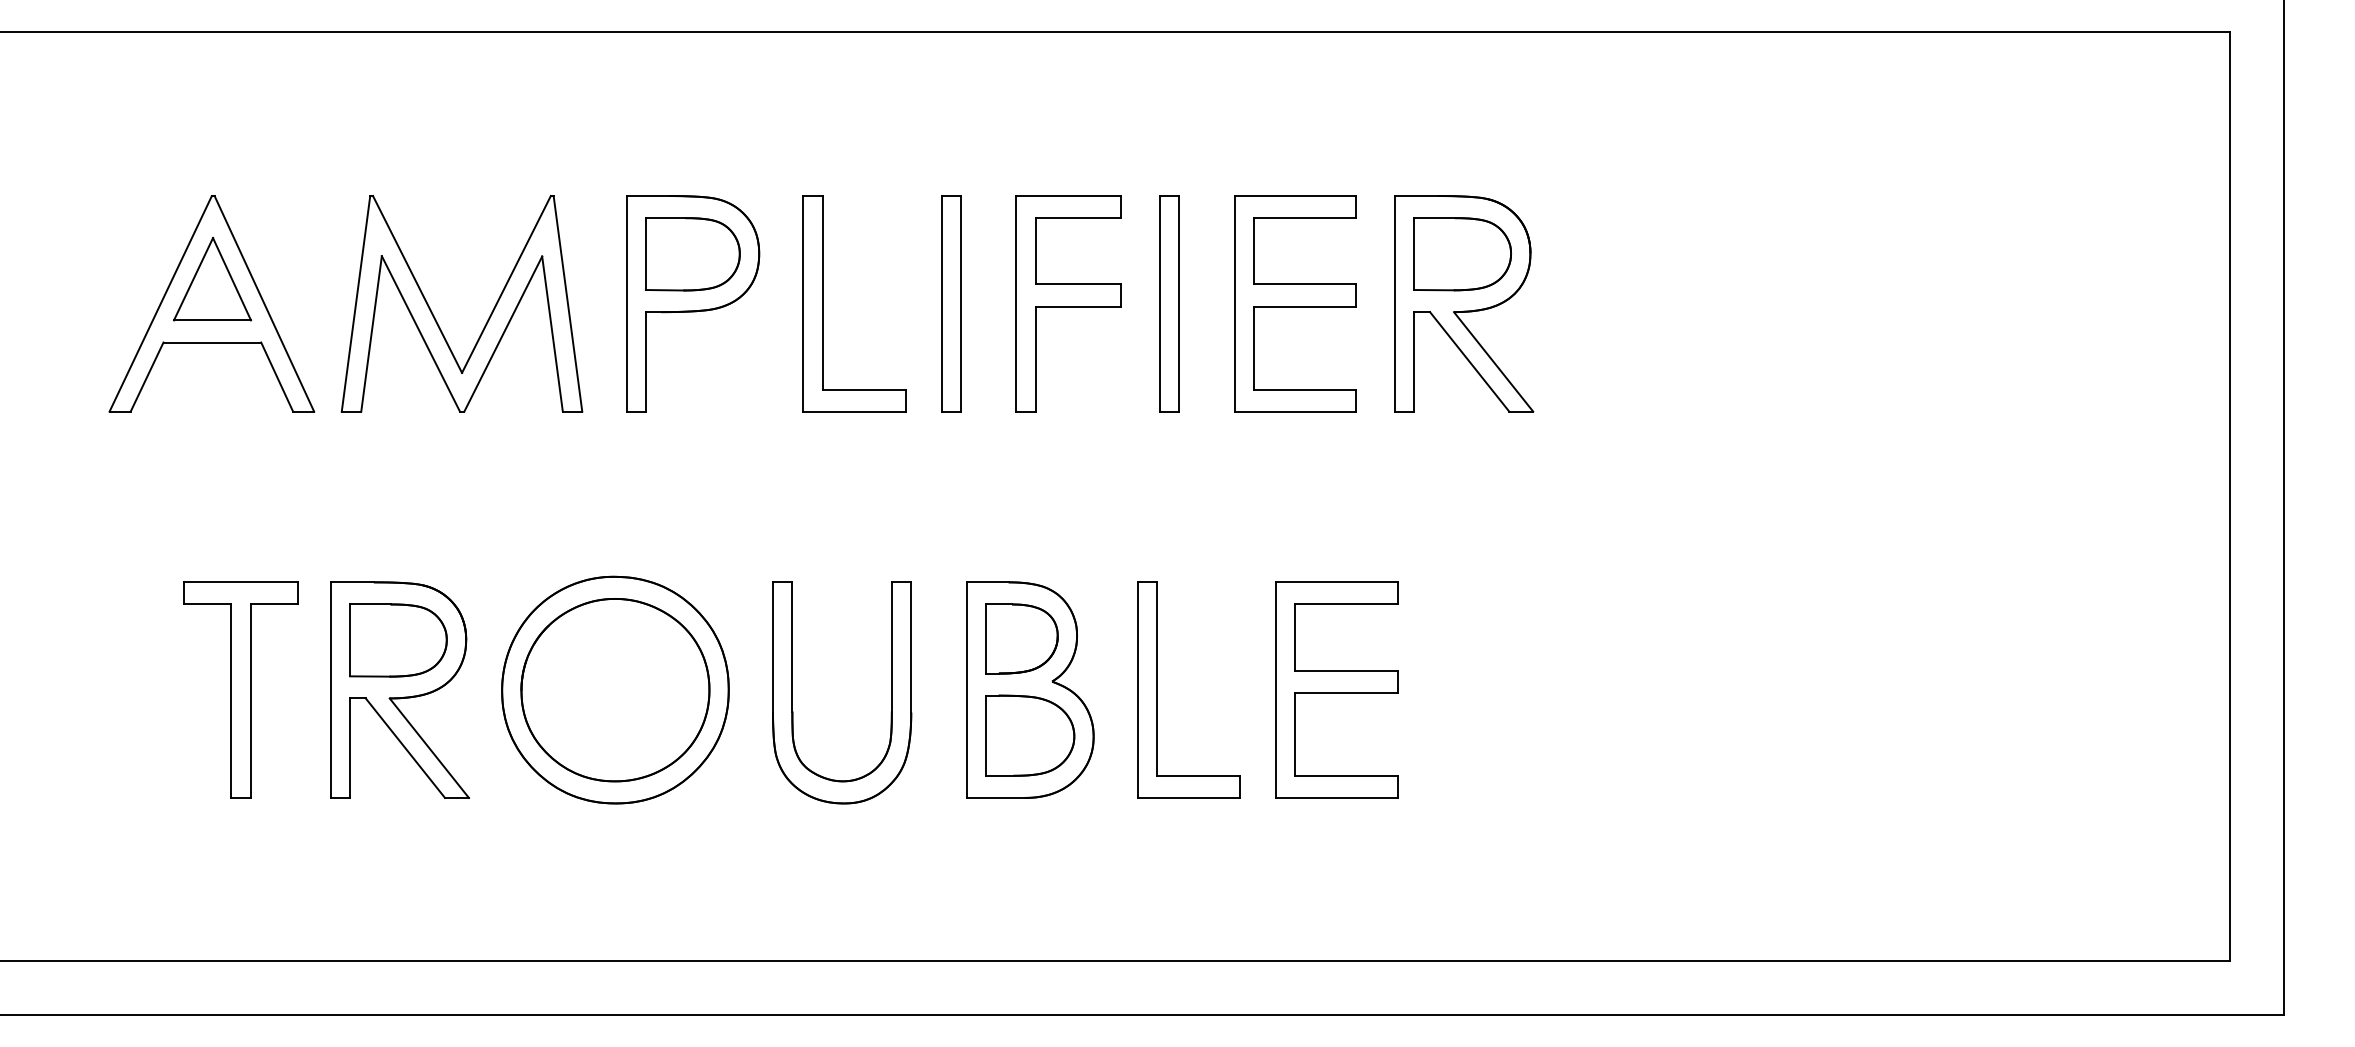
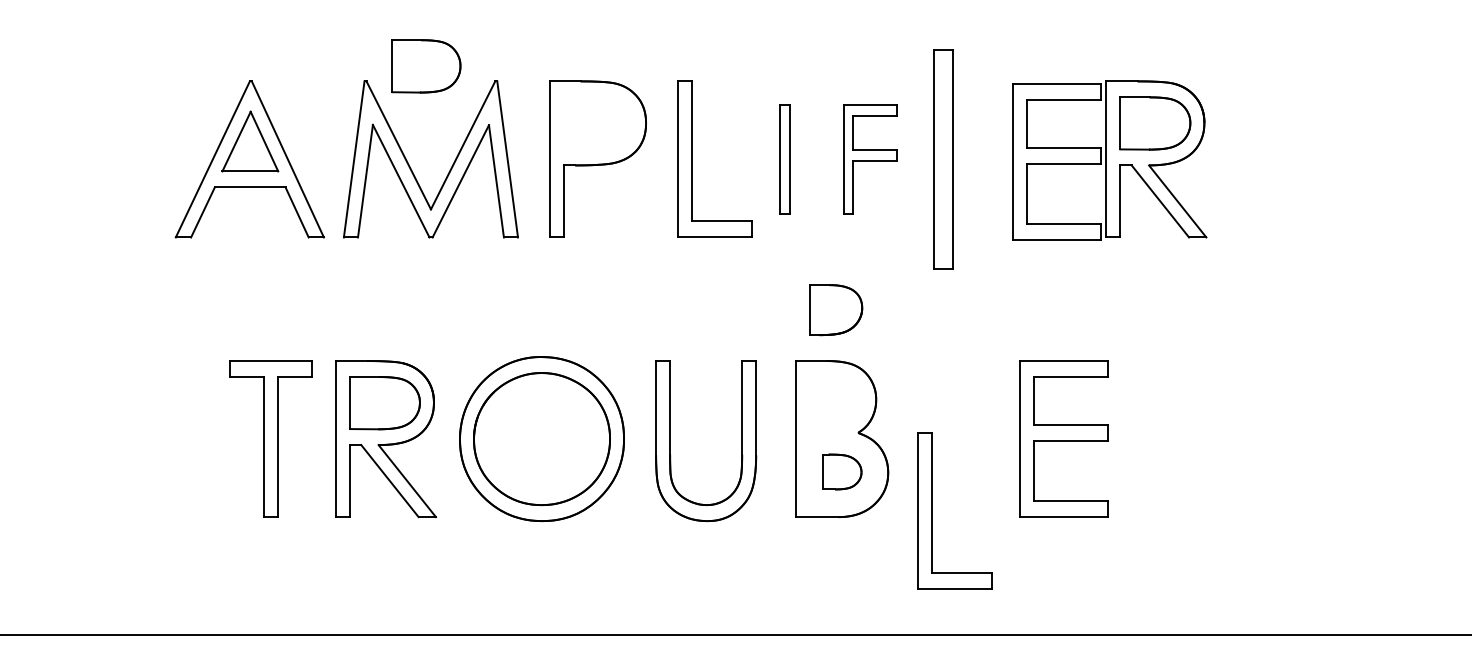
part: (692, 254) -> (426, 66), moved
part: (951, 303) -> (785, 159), size x0.7
part: (1068, 303) -> (869, 159), size x0.7
part: (1169, 303) -> (943, 159), size x1.4
part: (1295, 303) -> (1057, 161), moved
part: (1021, 638) -> (835, 309), moved
part: (1157, 689) -> (932, 510), moved
part: (1030, 735) -> (842, 471), size x0.6

